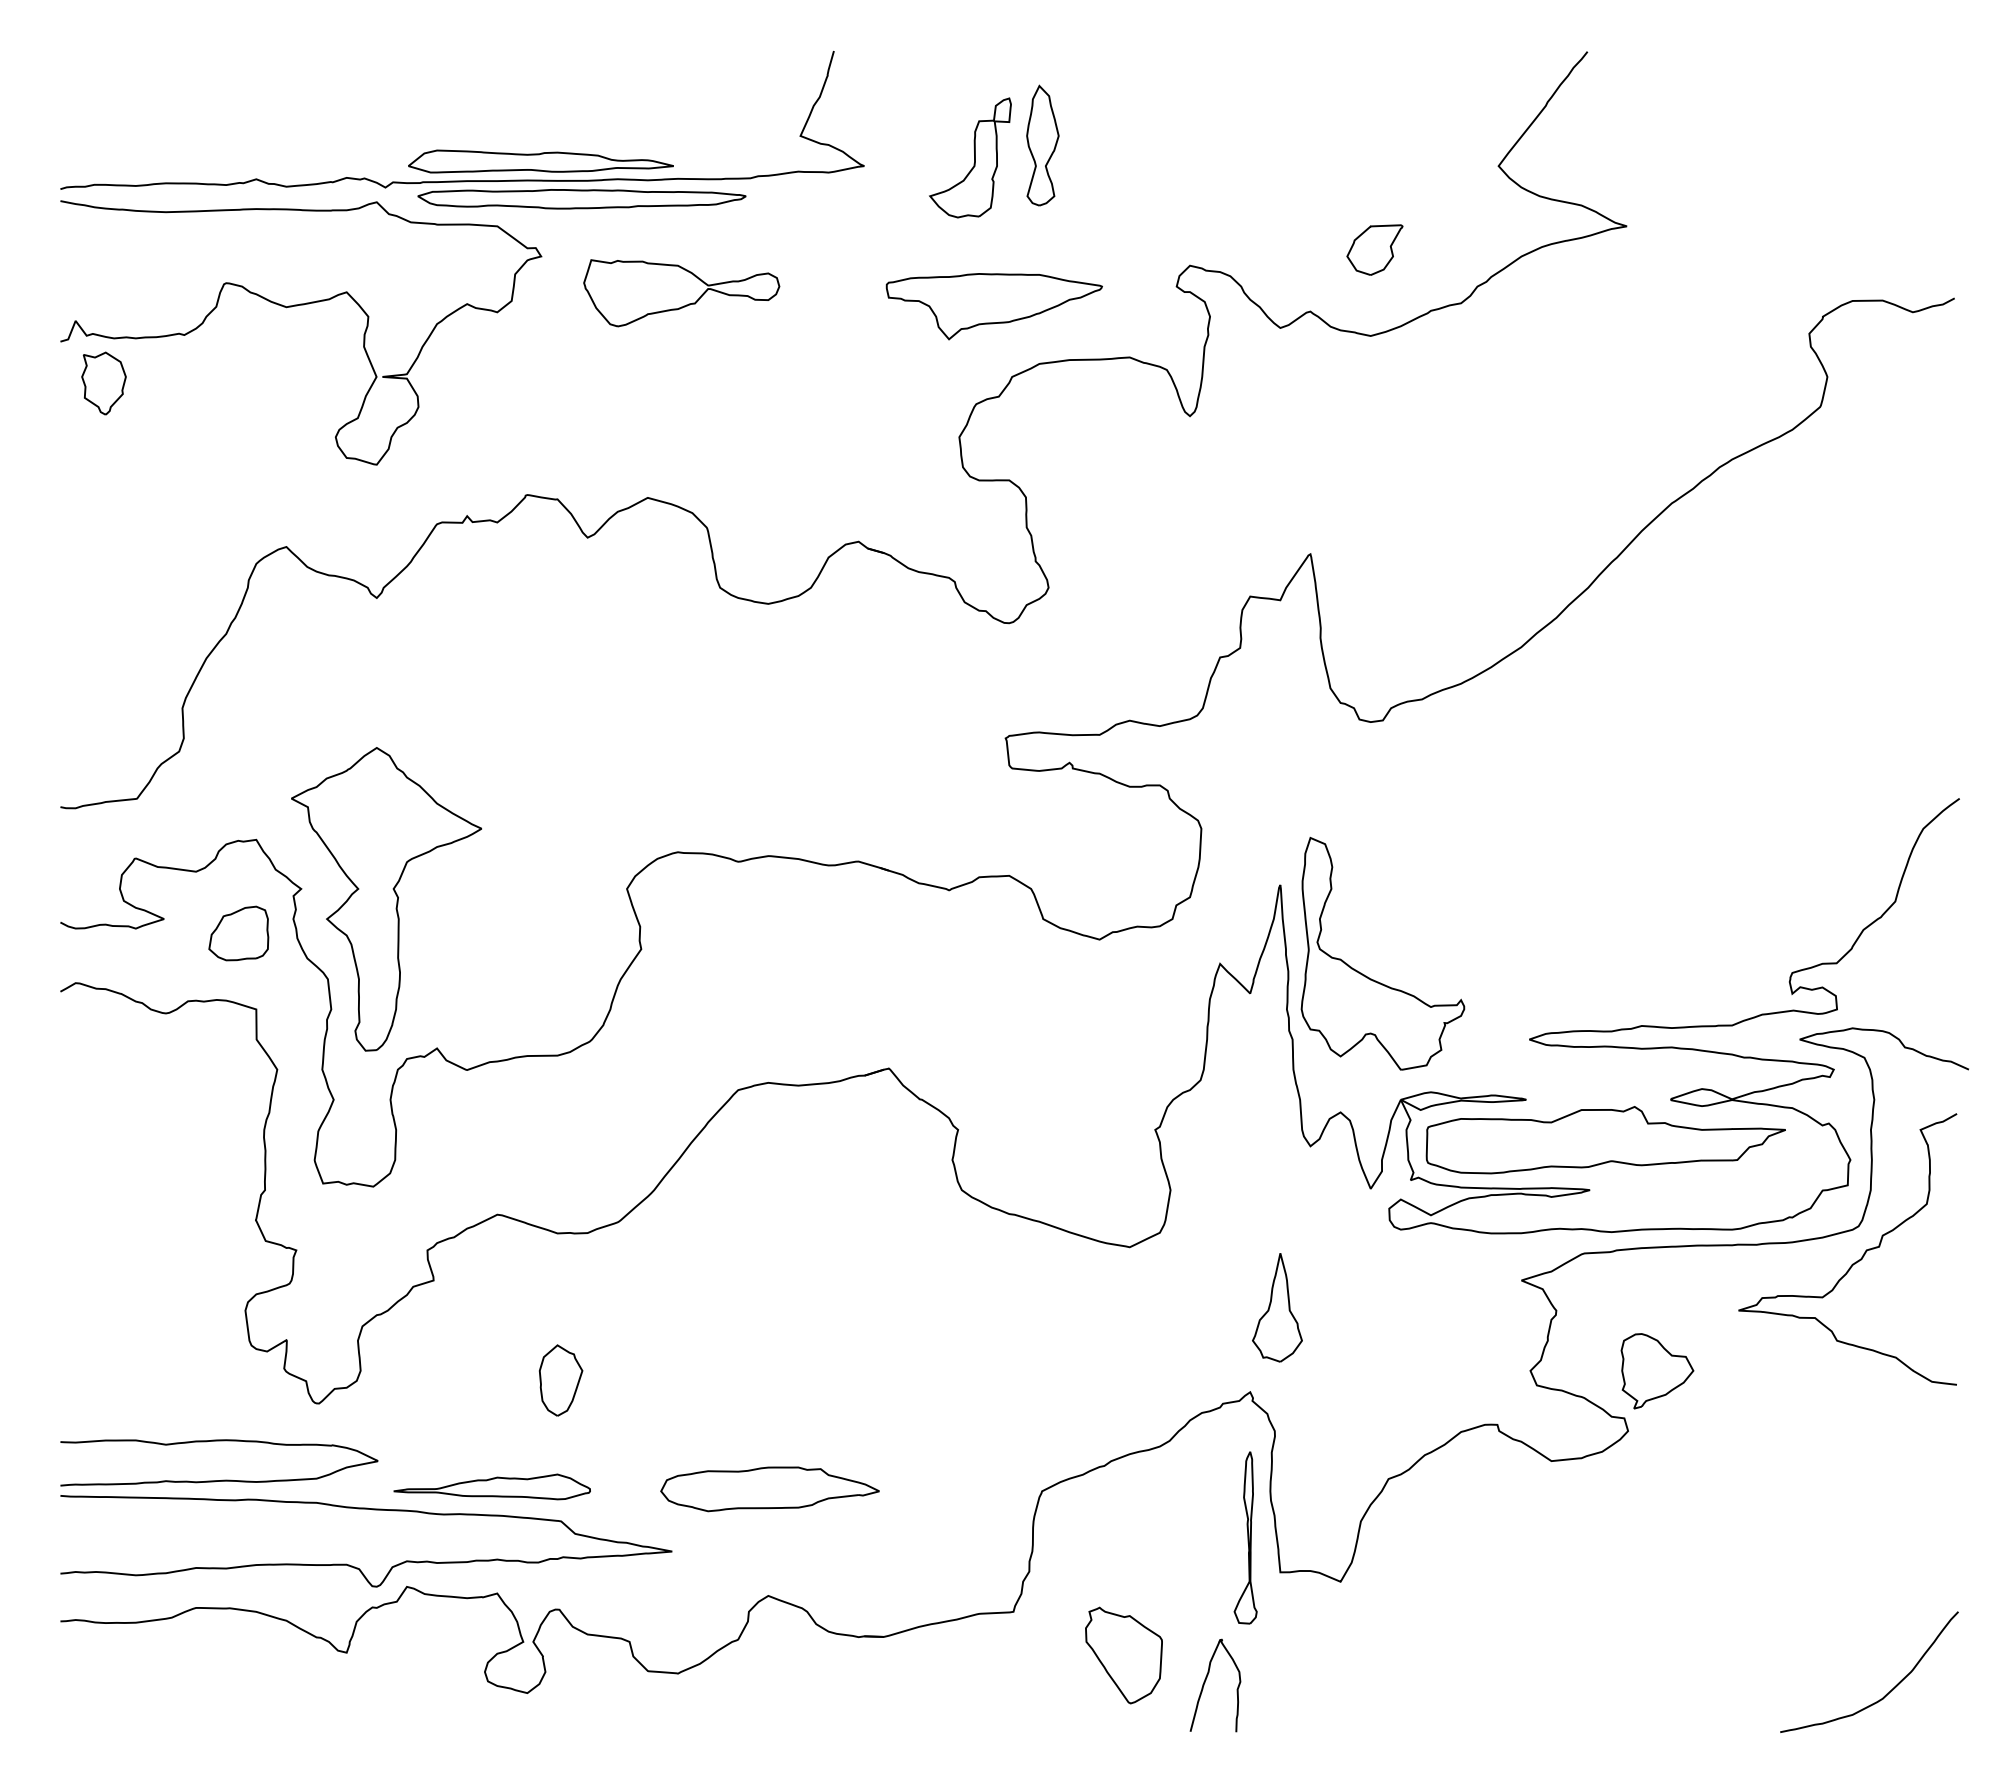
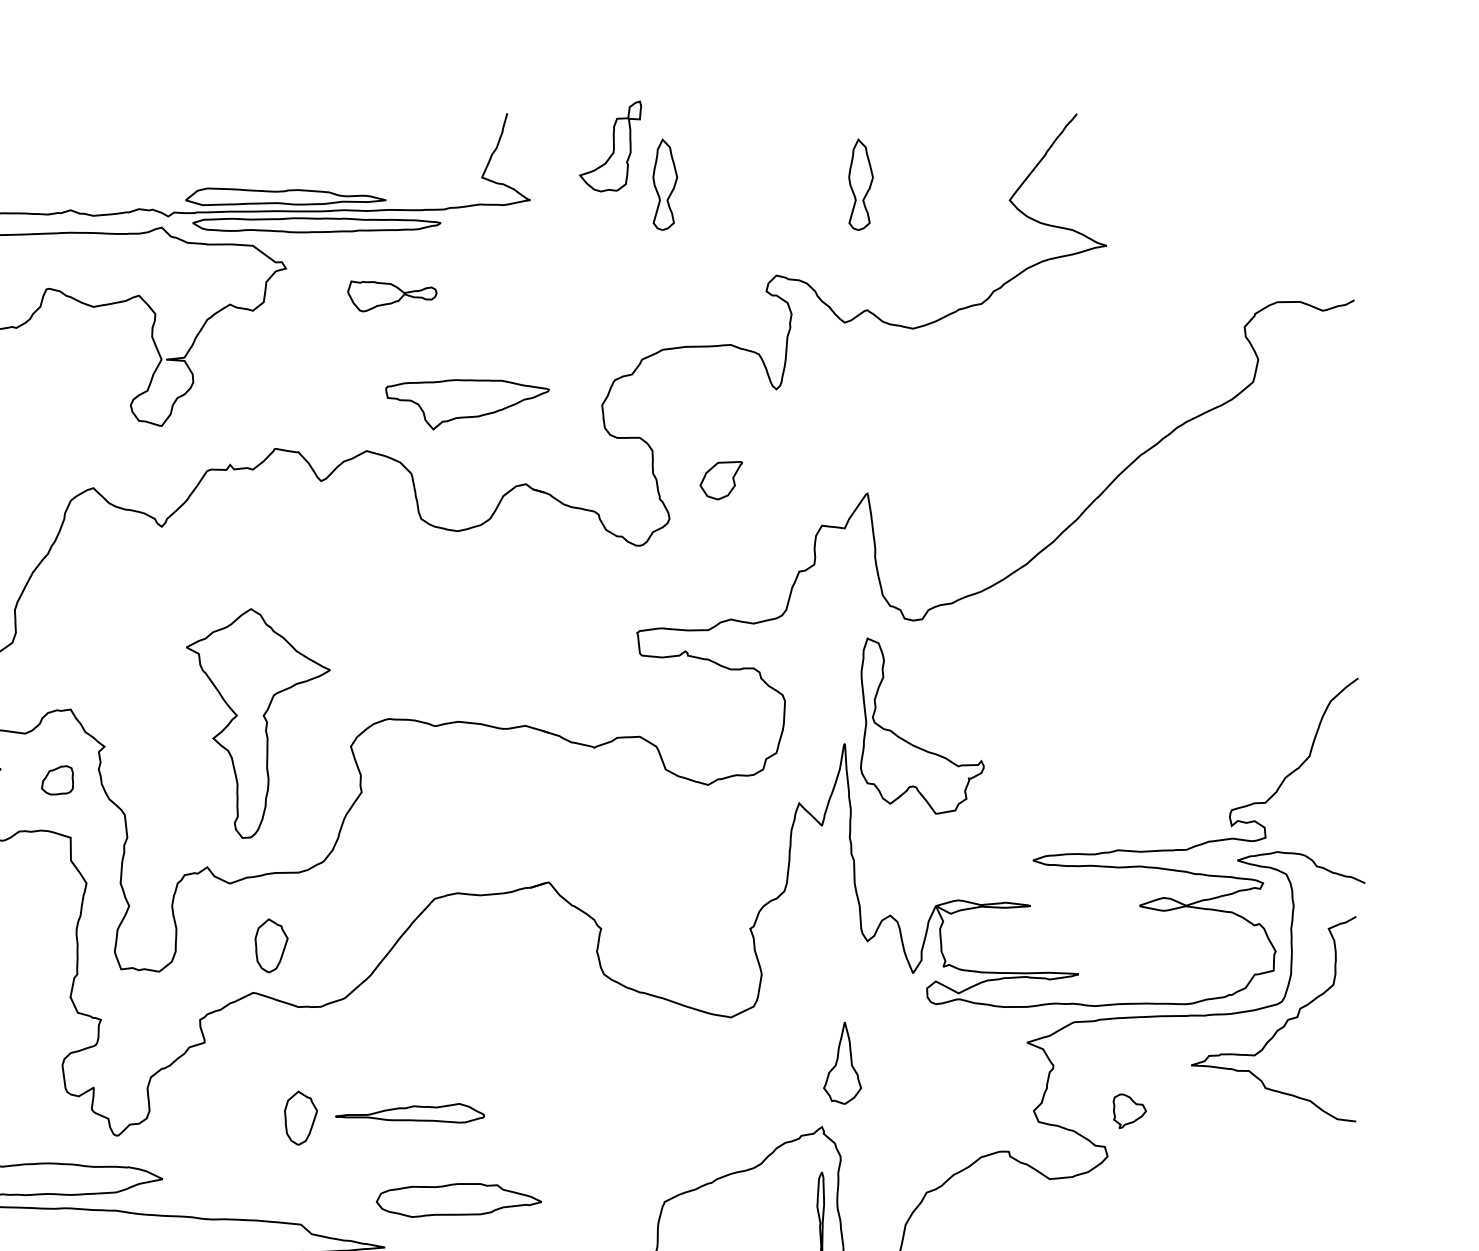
part: (1301, 145) -> (860, 184), added
part: (970, 157) -> (610, 146), moved
part: (1374, 249) -> (720, 480), moved
part: (681, 293) -> (392, 296), size x0.6
part: (993, 306) -> (466, 404), moved
part: (386, 899) -> (258, 723), moved
part: (238, 933) -> (57, 780), size x0.7
part: (1366, 975) -> (909, 742), moved
part: (1605, 1140) -> (1090, 936), removed
part: (521, 1152) -> (271, 945), added
part: (1657, 1371) -> (1129, 1111), size x0.6
part: (491, 1486) -> (409, 1112), moved

